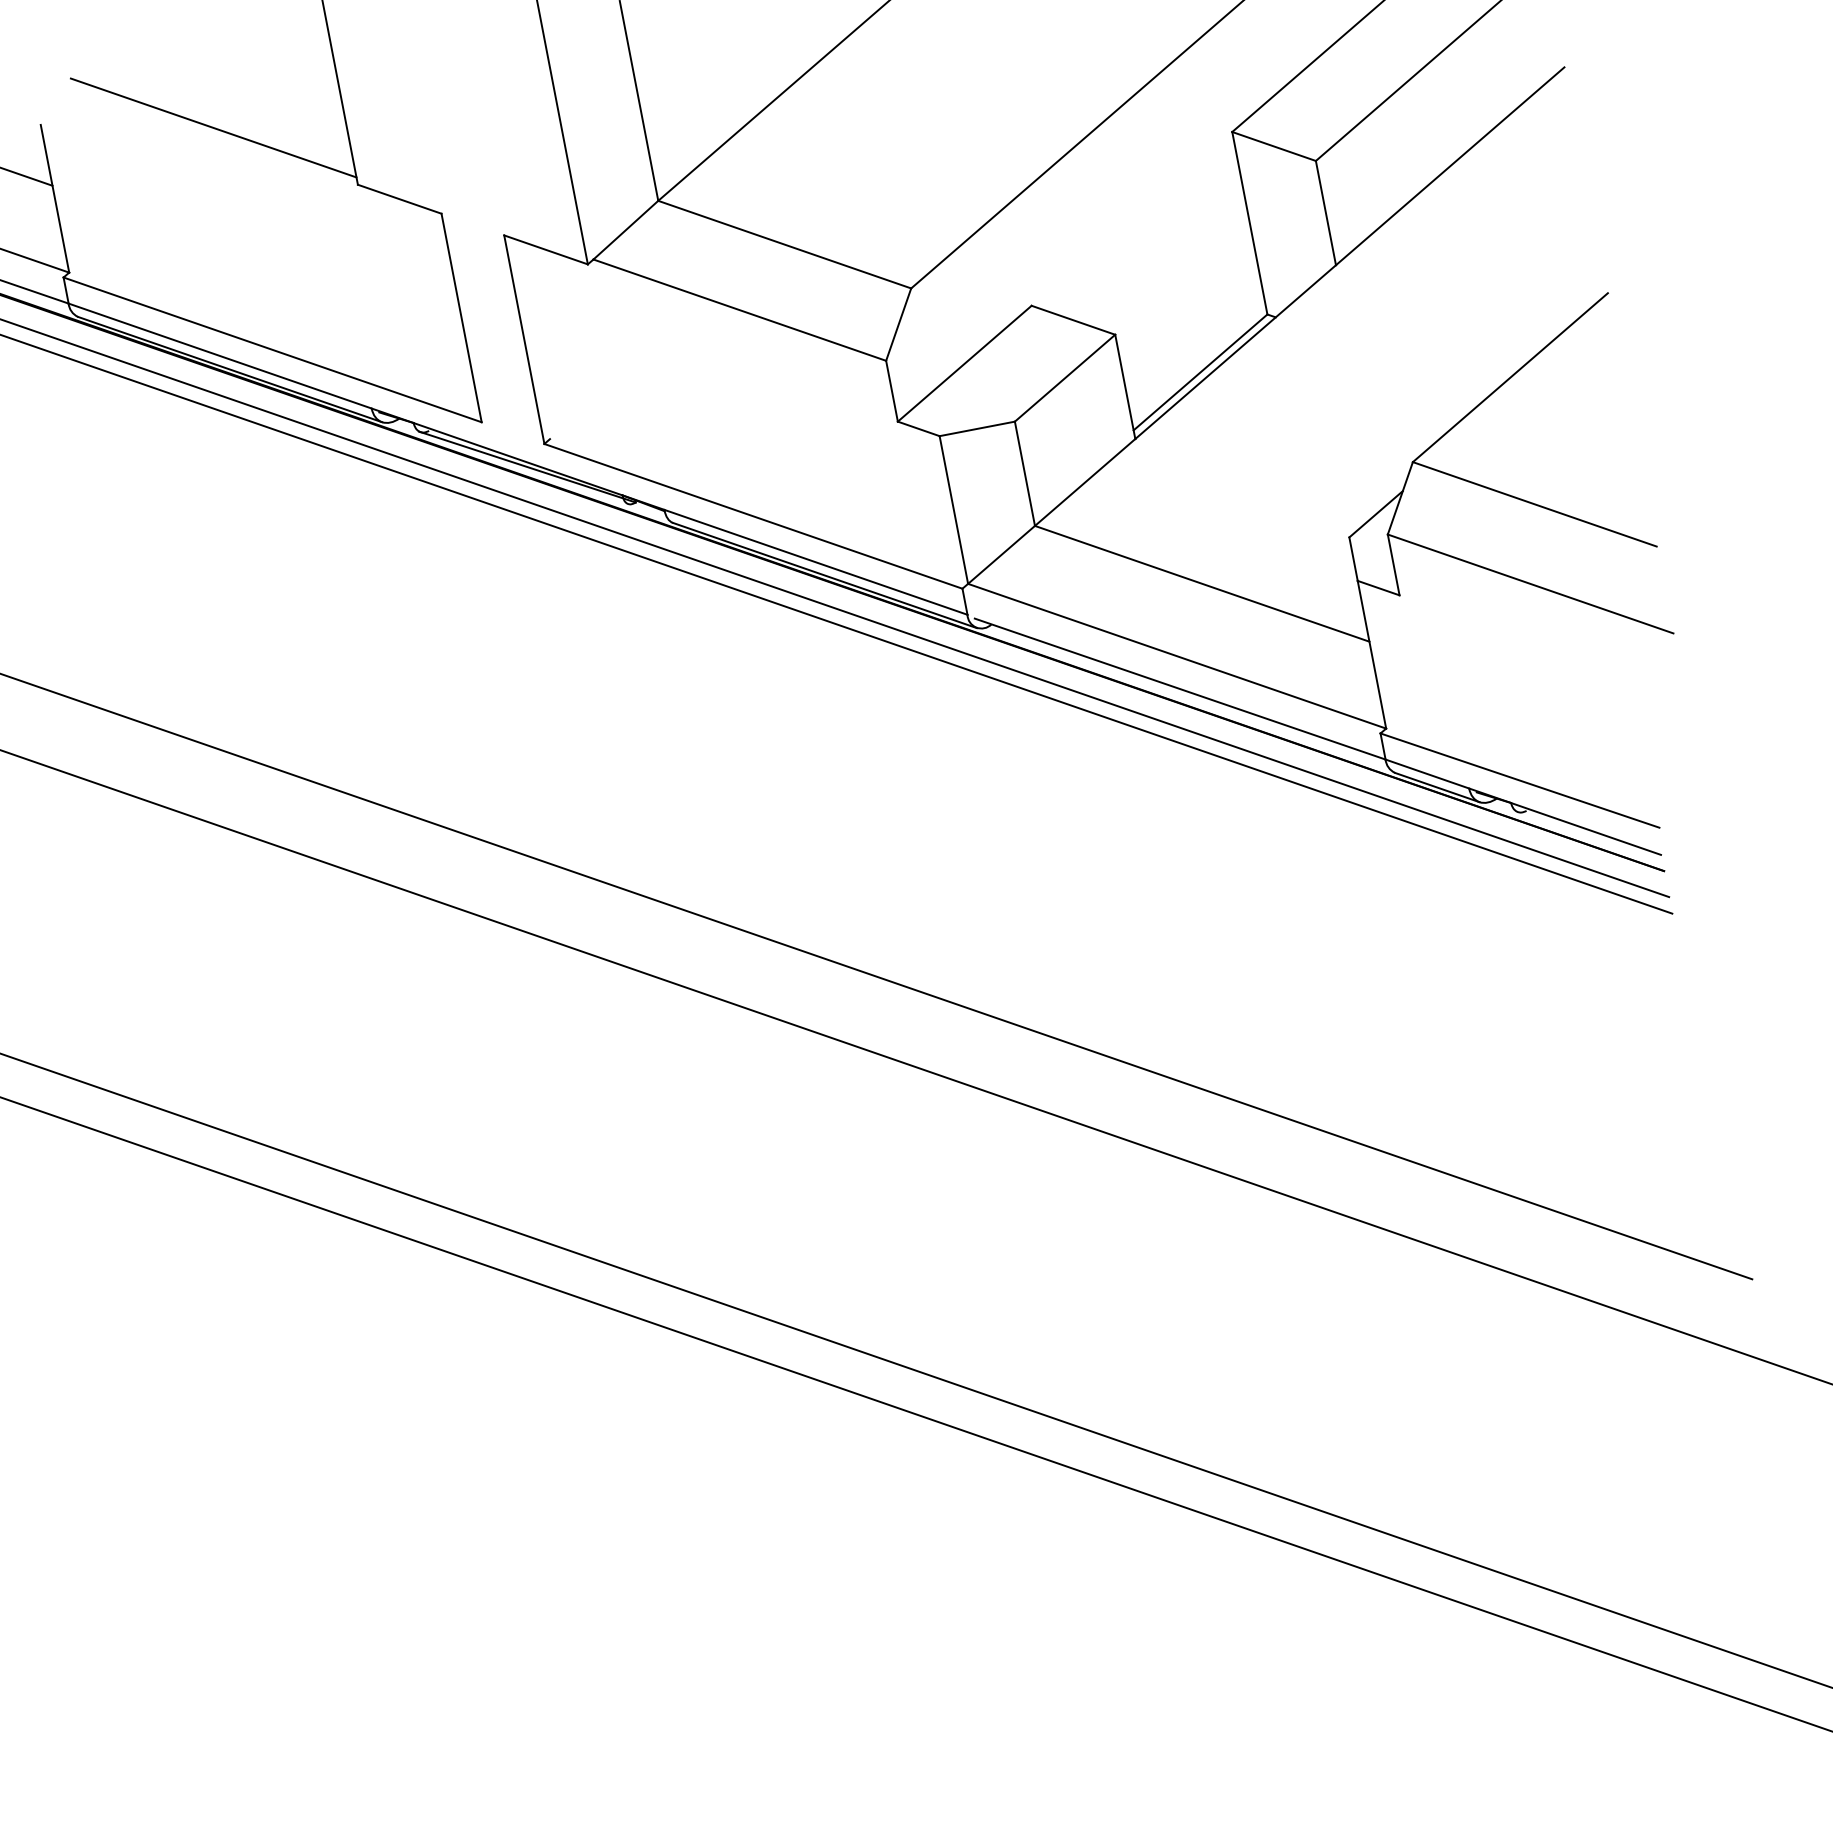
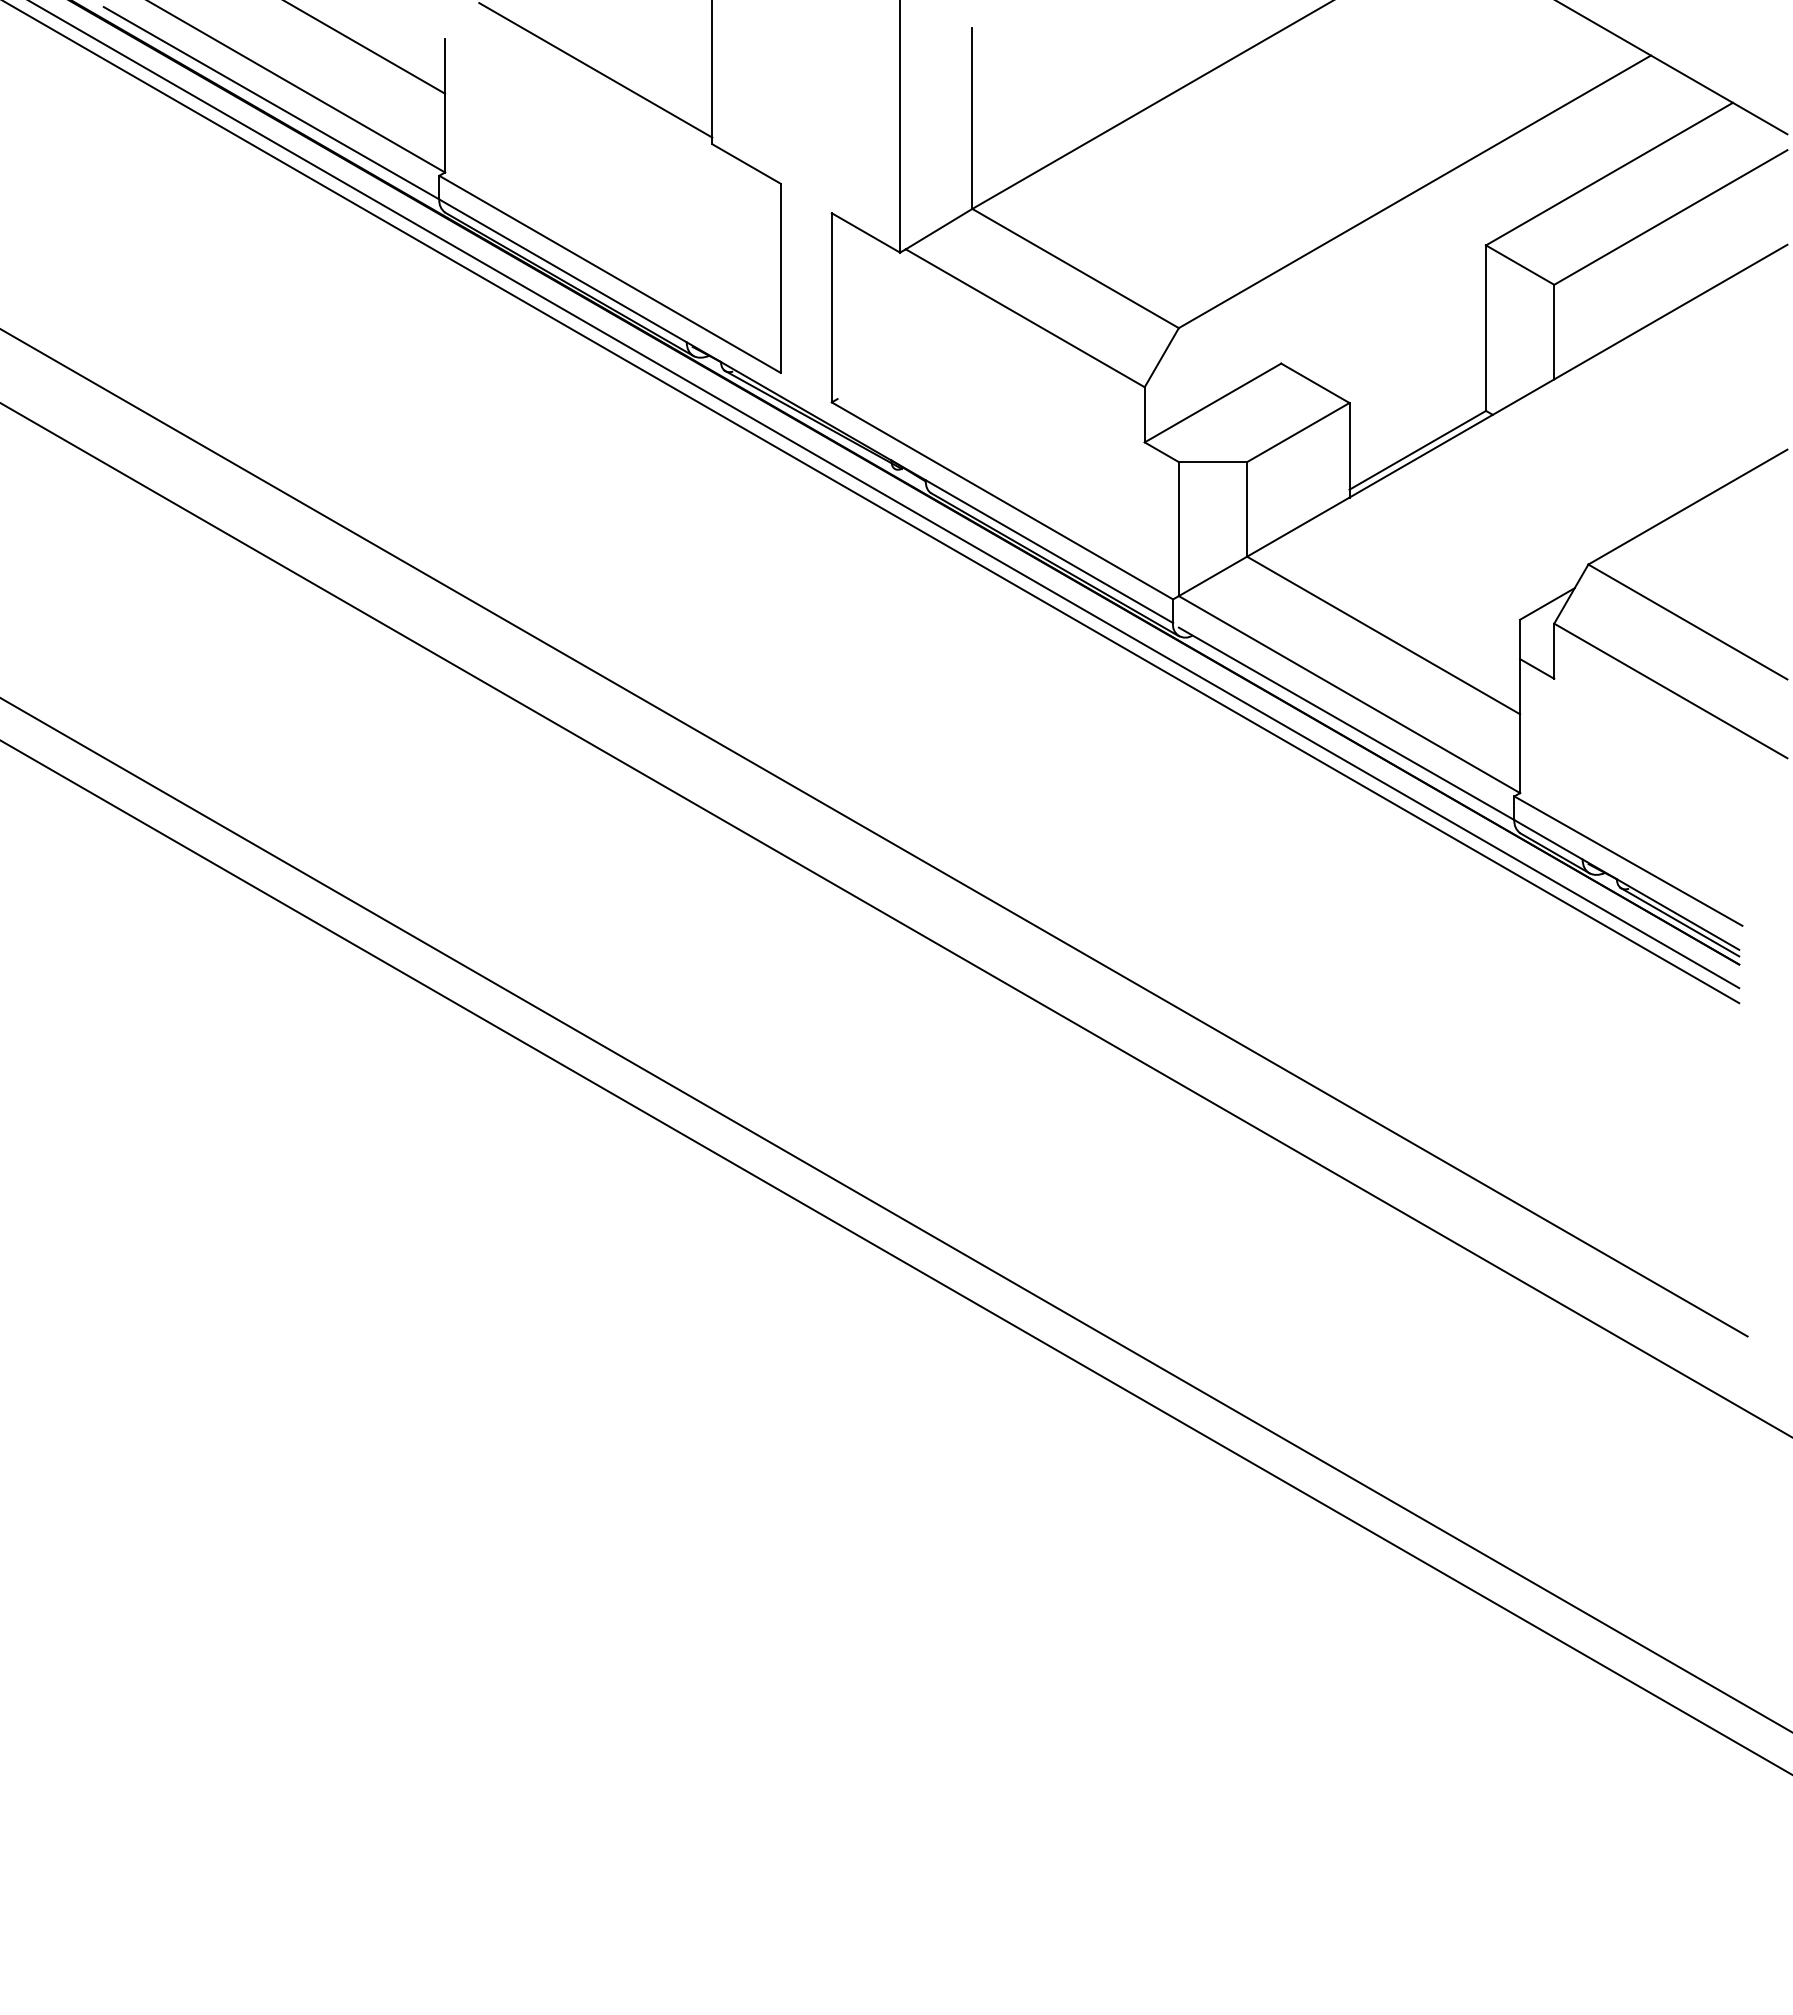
line: (1589, 836) -> (1679, 921), added

